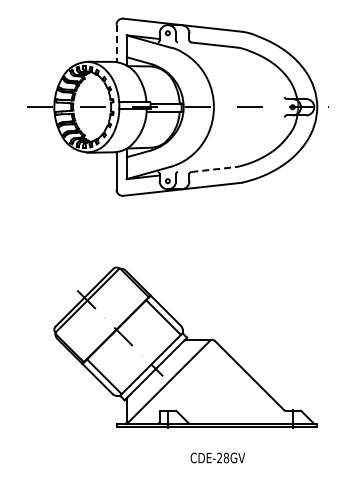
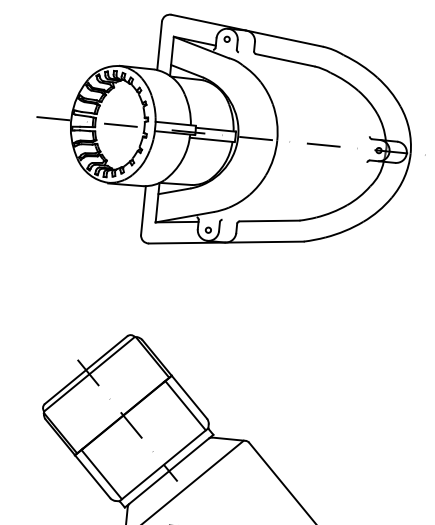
line: (116, 43) -> (159, 45), dashed -> solid
line: (214, 169) -> (270, 221), dashed -> solid

